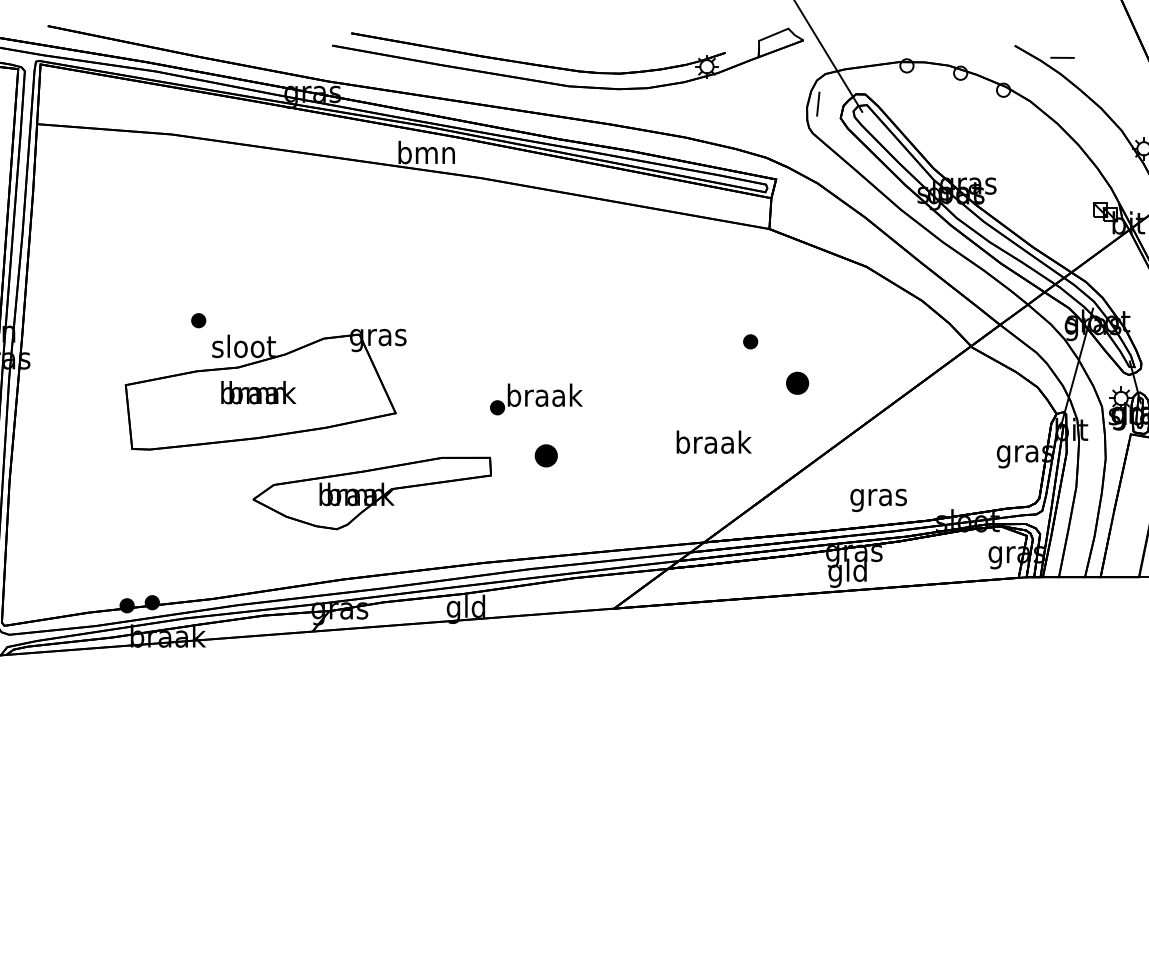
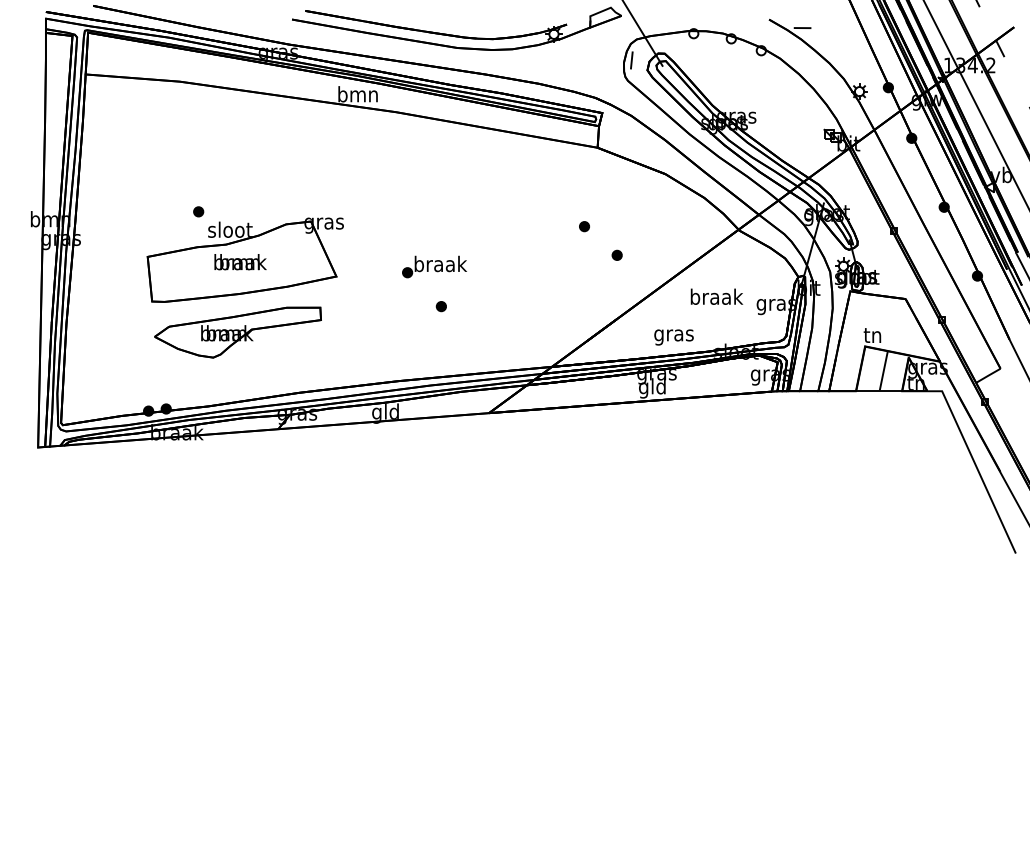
part: (796, 381) -> (616, 254), size x0.62
text: (713, 441) -> (716, 296), moved
part: (544, 456) -> (440, 306), size x0.62
part: (371, 493) -> (237, 332), moved

